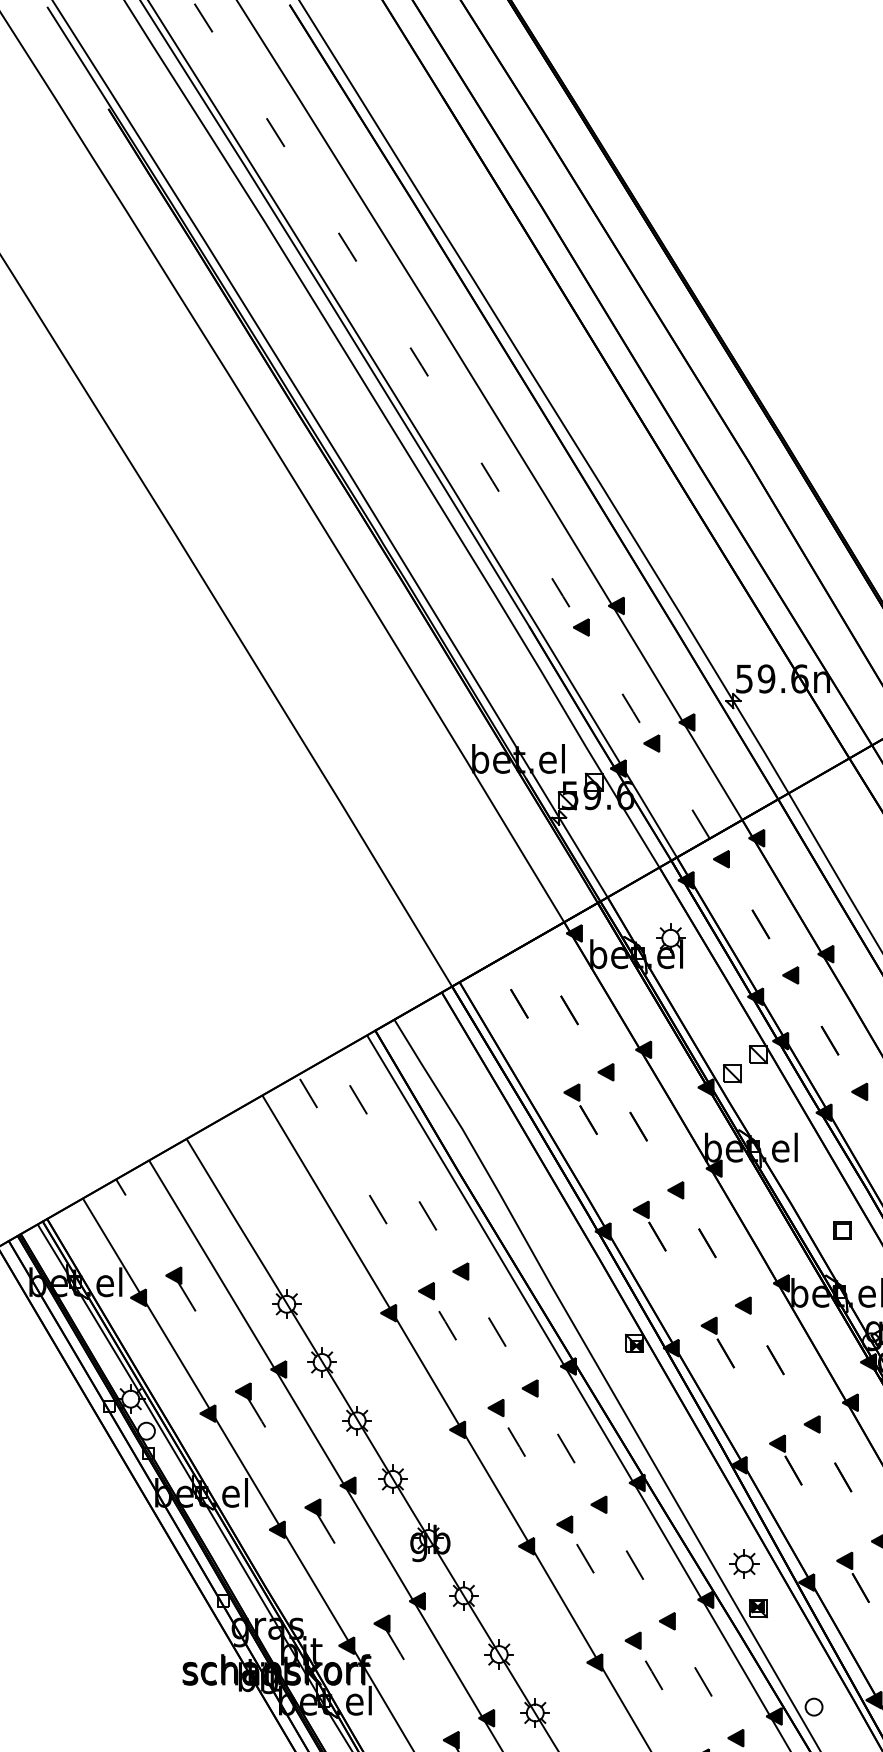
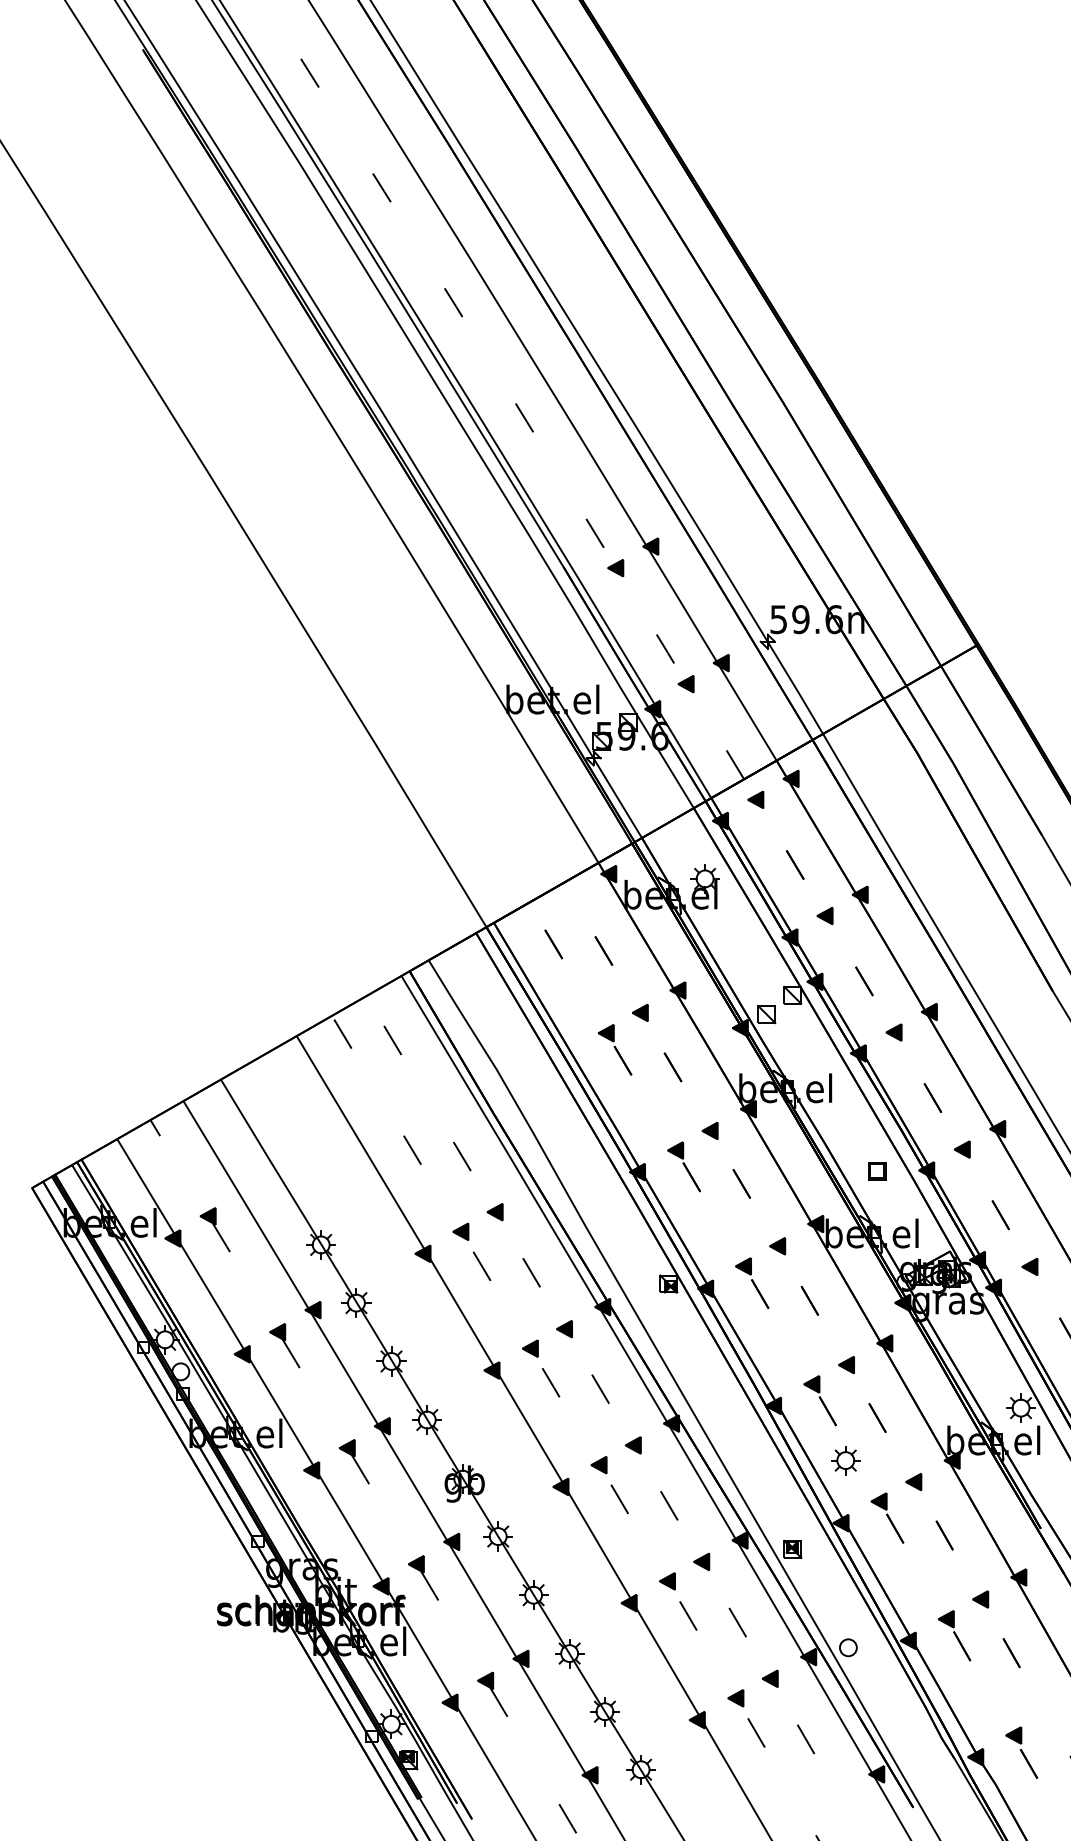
part: (744, 1563) -> (845, 1460), moved

